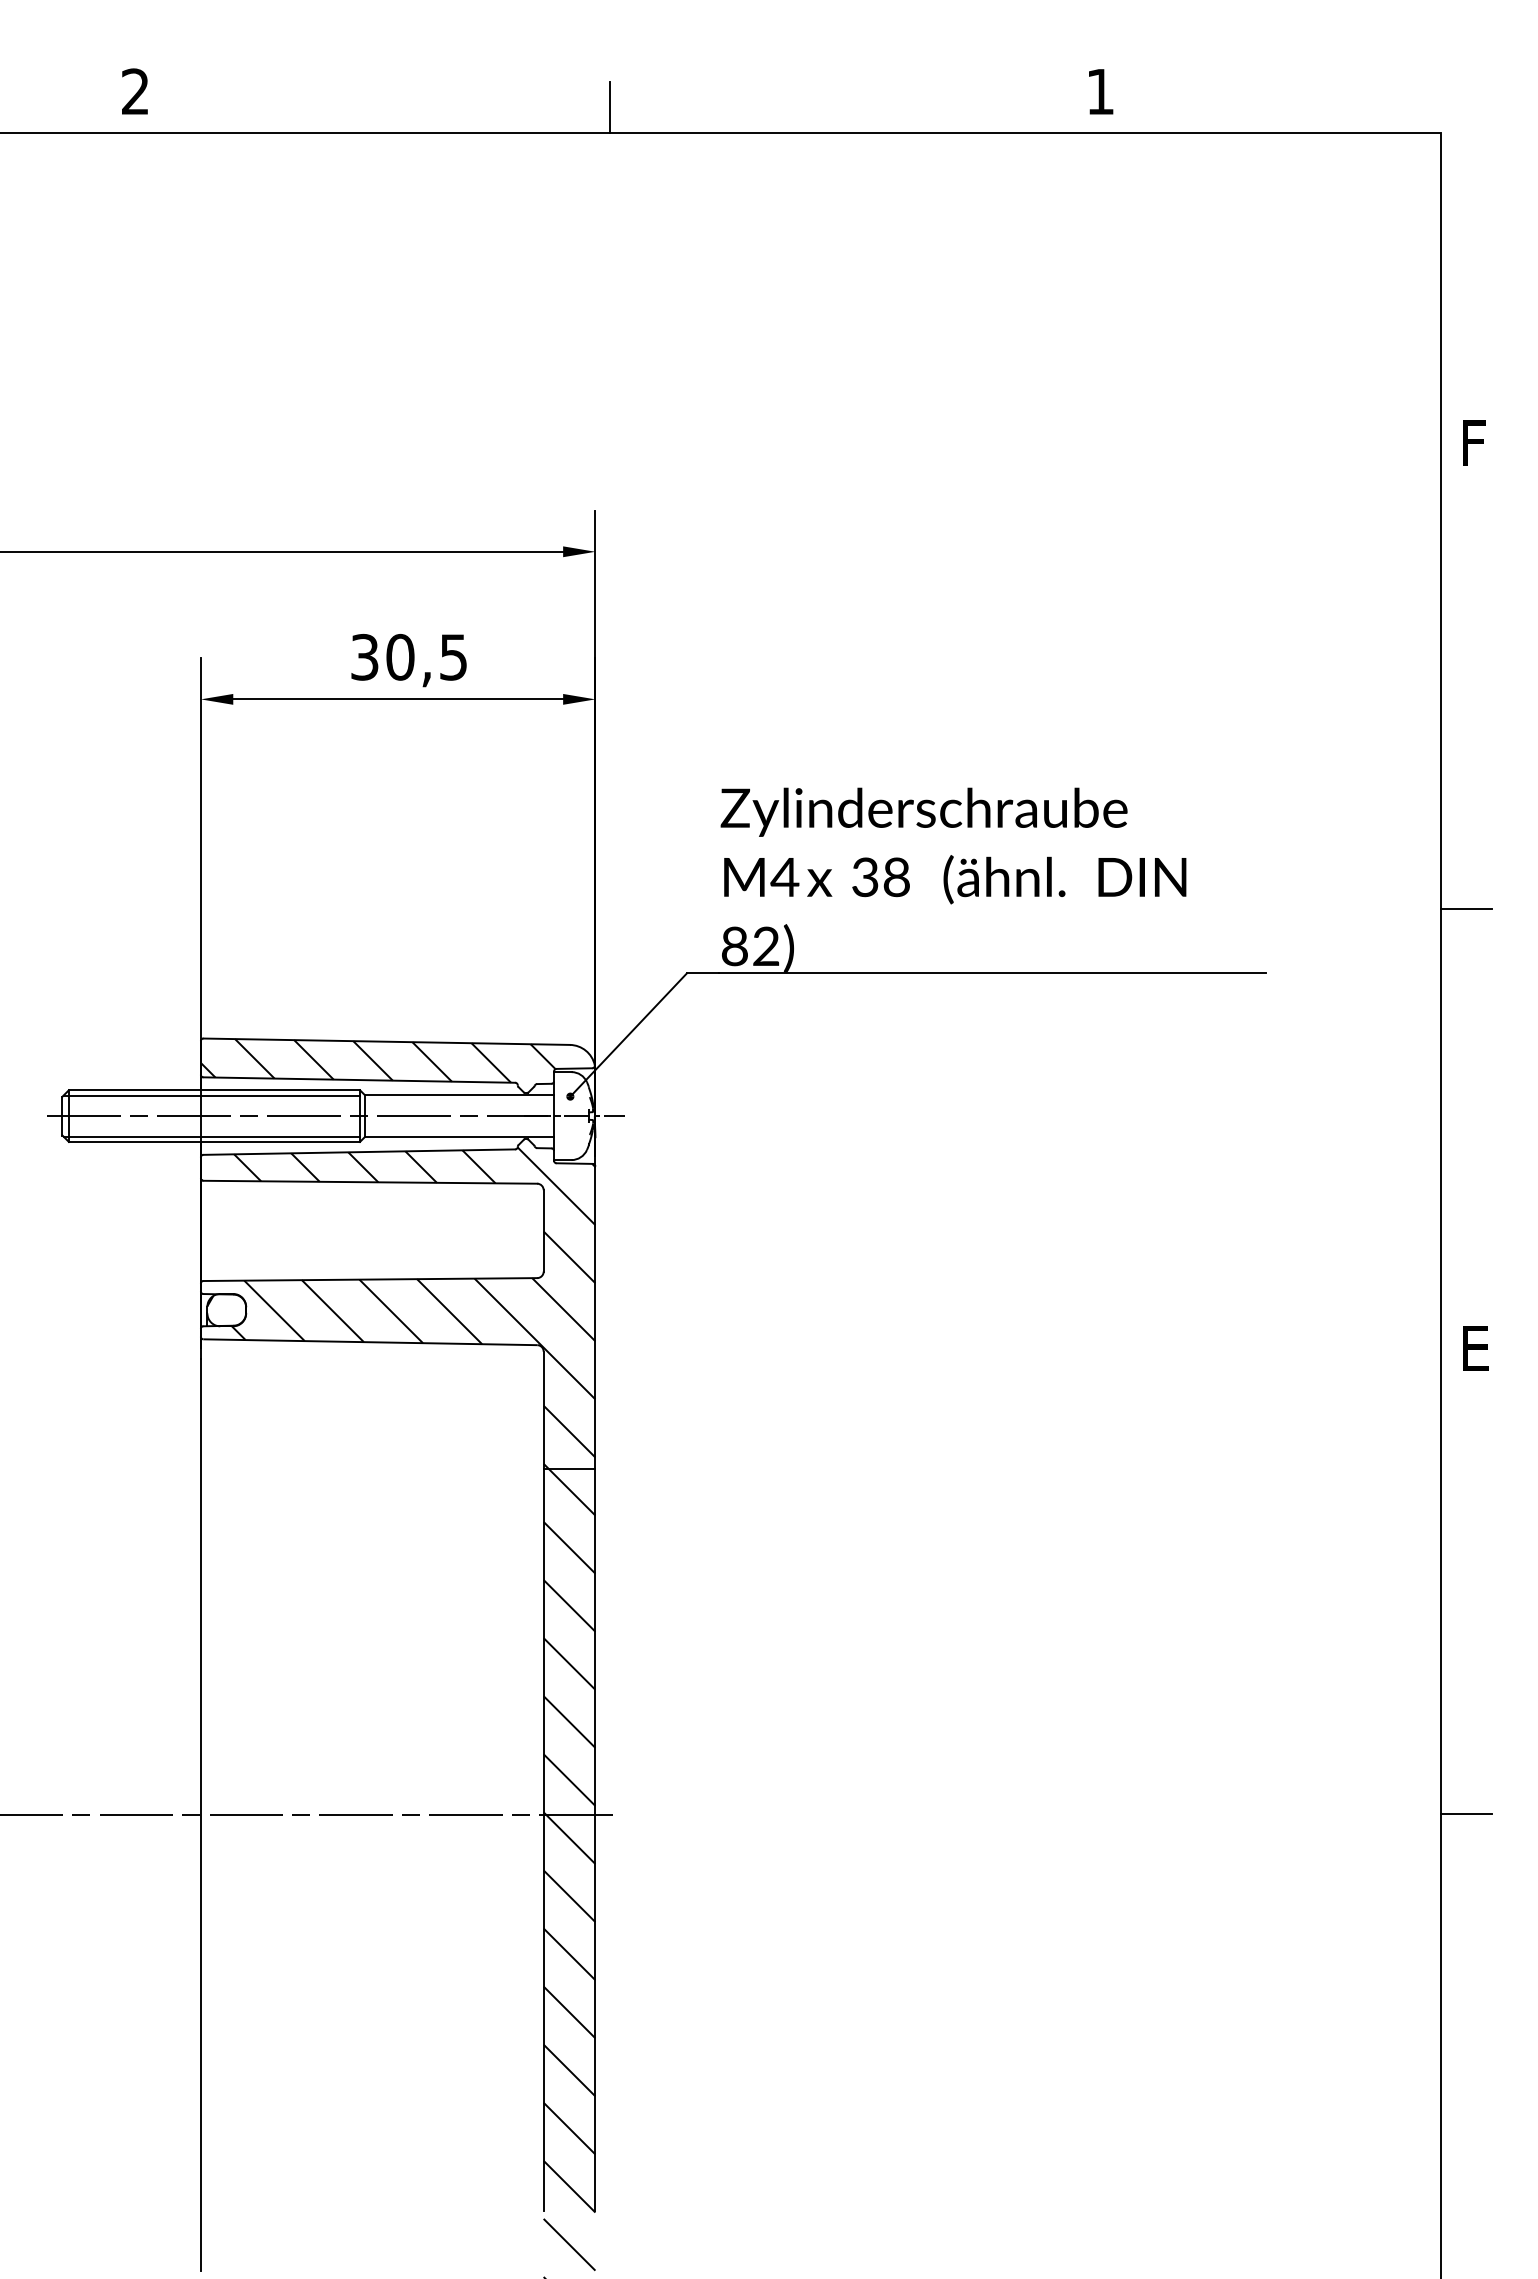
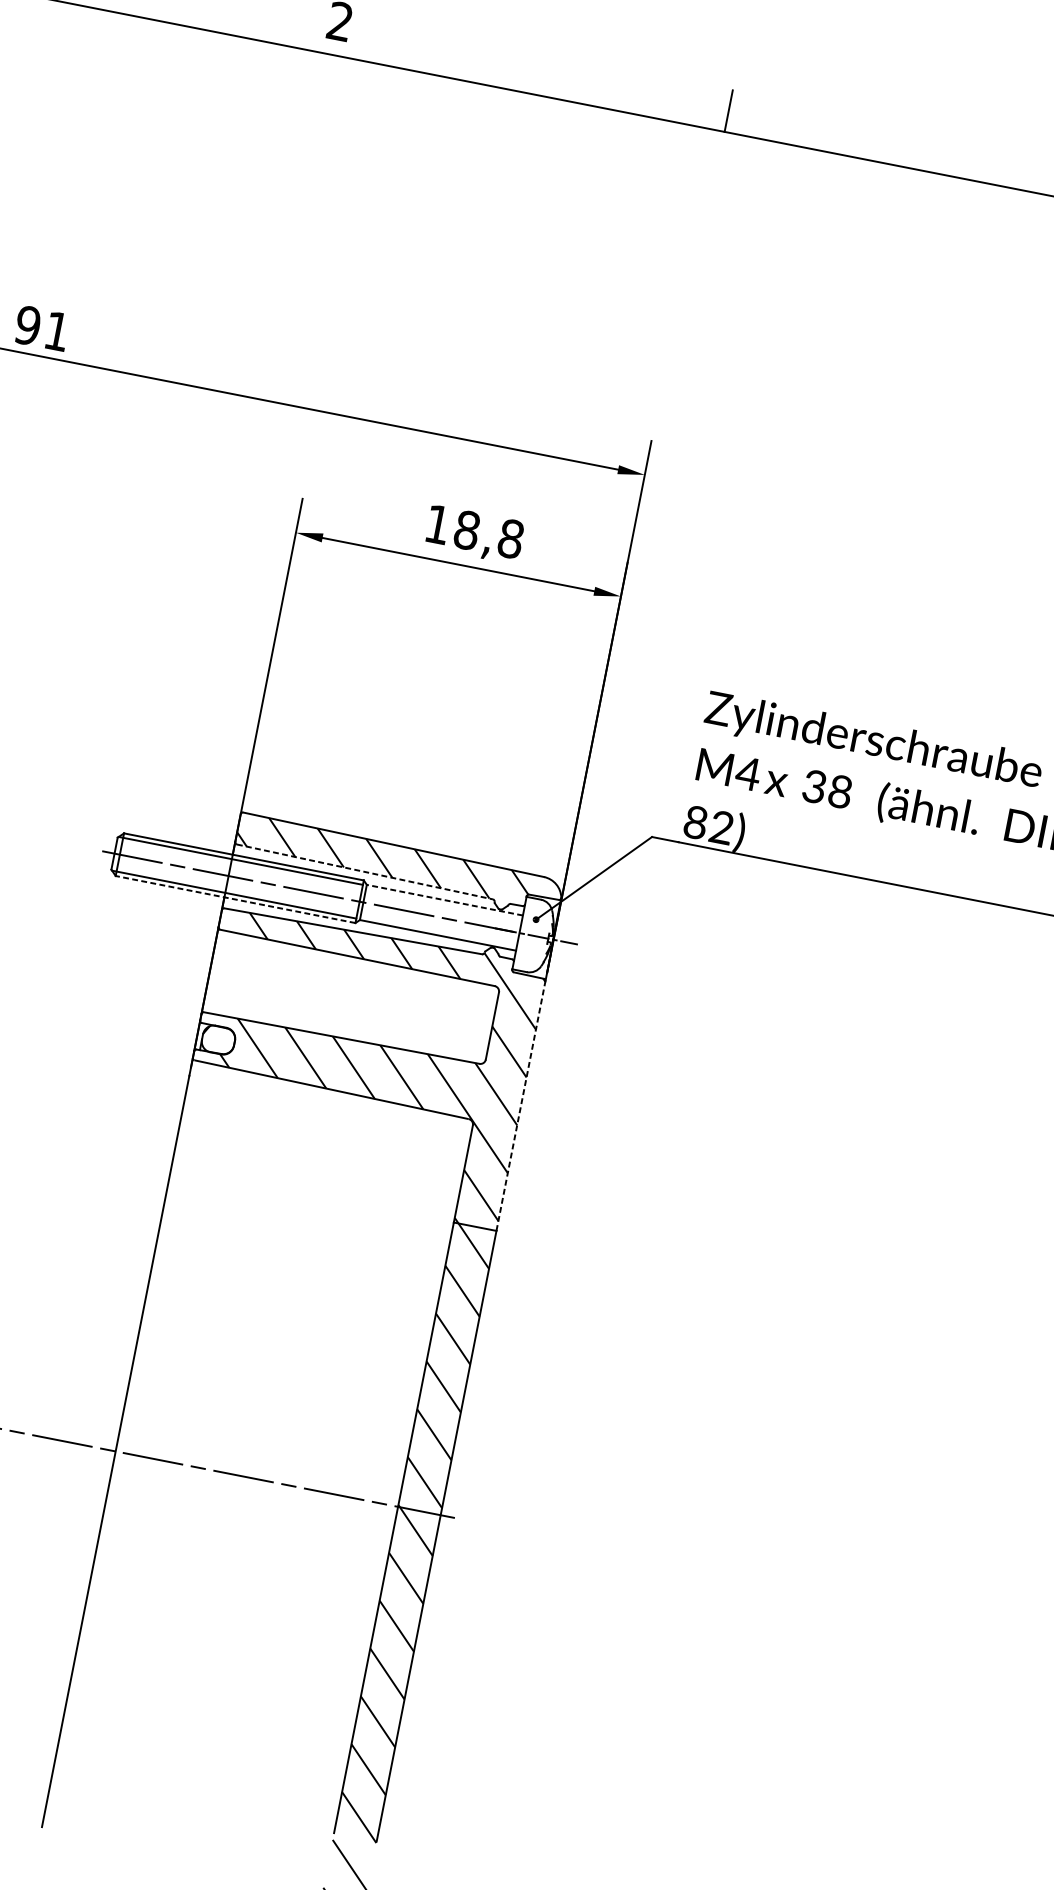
text: (409, 656) -> (474, 531), 30,5 -> 18,8
line: (359, 1080) -> (365, 872), solid -> dashed
line: (459, 1094) -> (445, 900), solid -> dashed
line: (214, 1141) -> (235, 899), solid -> dashed
line: (595, 1317) -> (521, 1105), solid -> dashed

